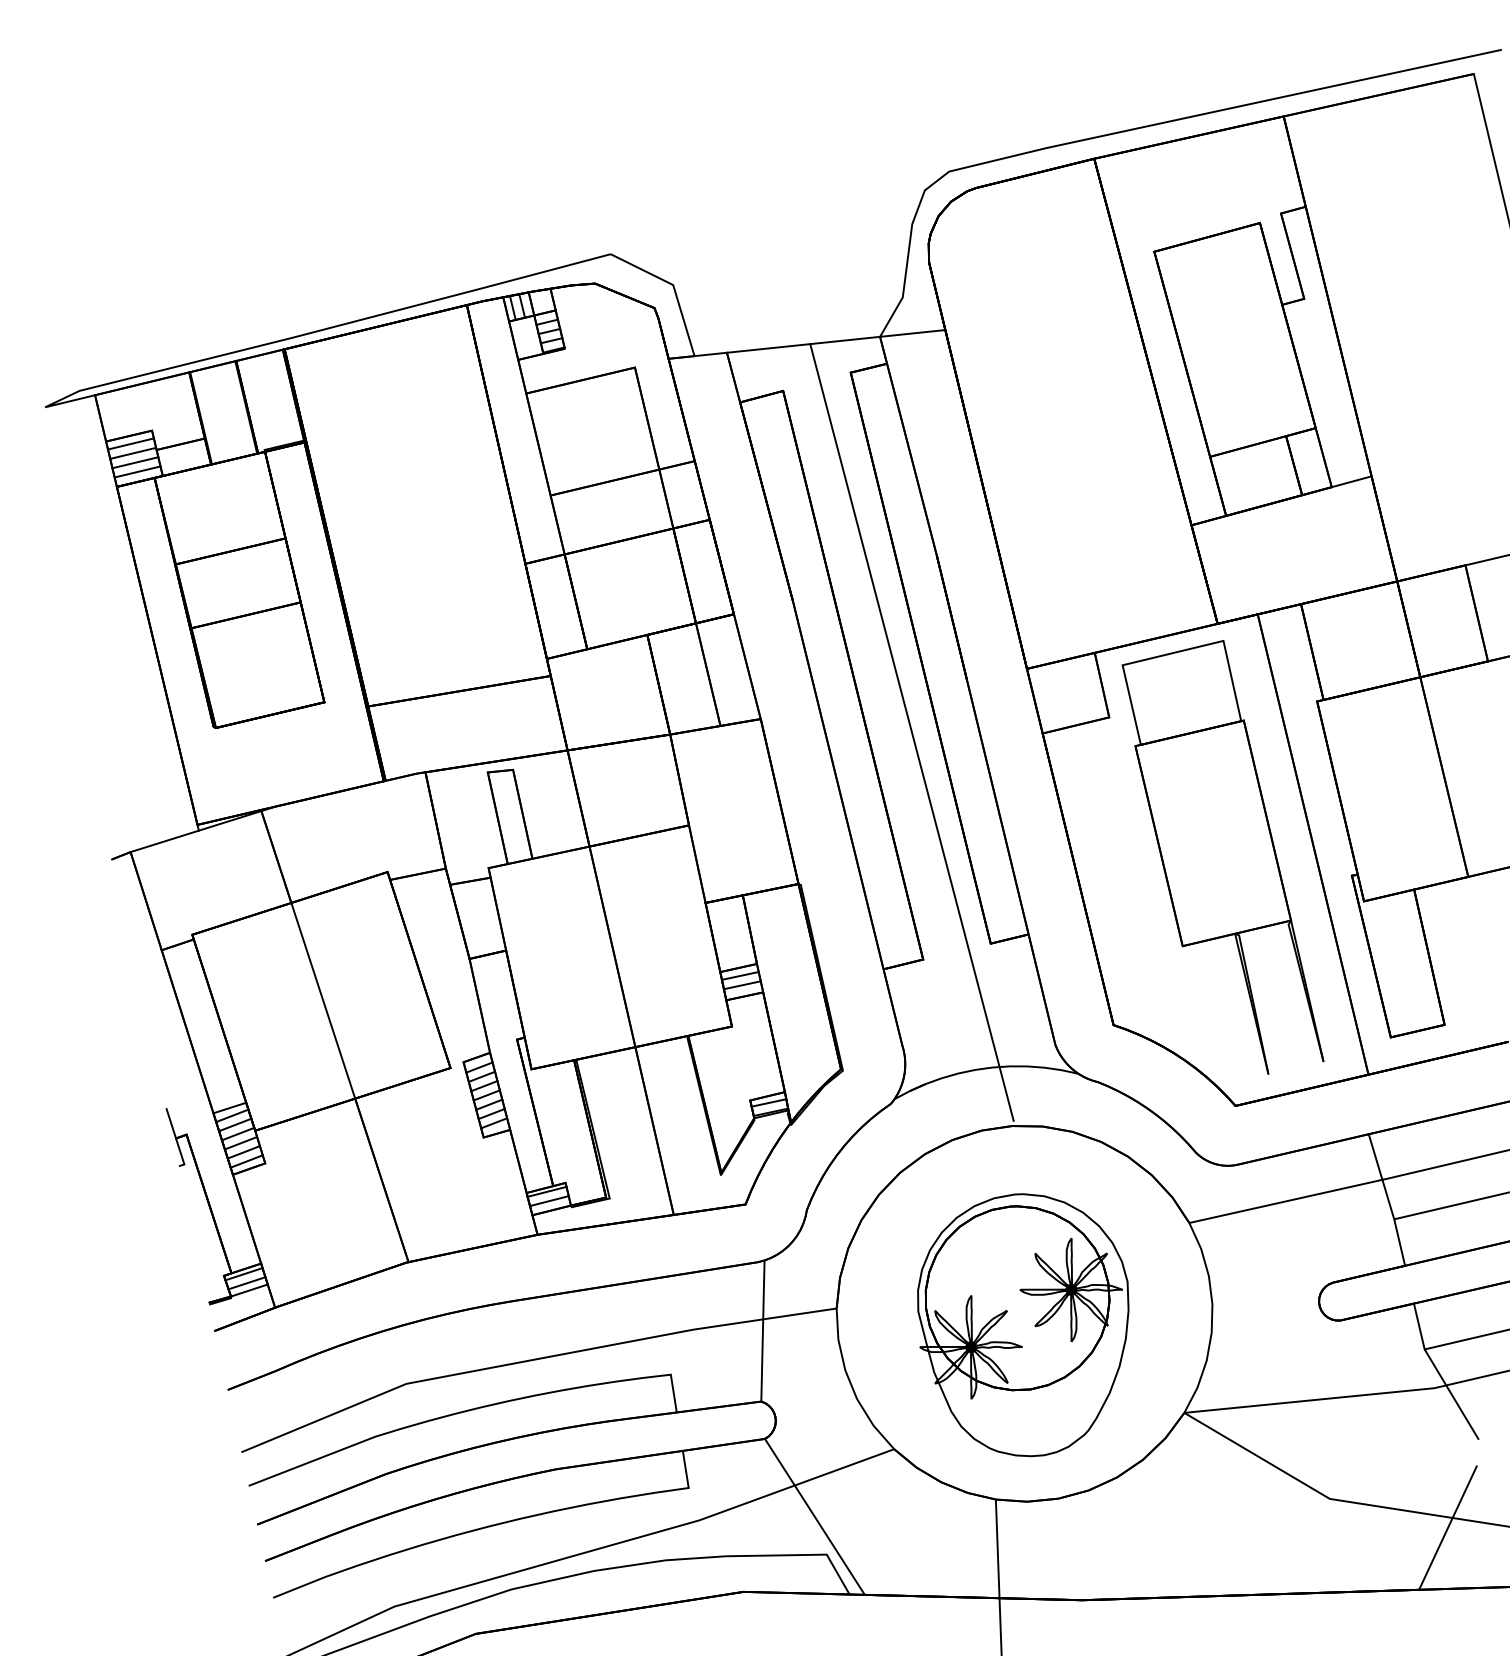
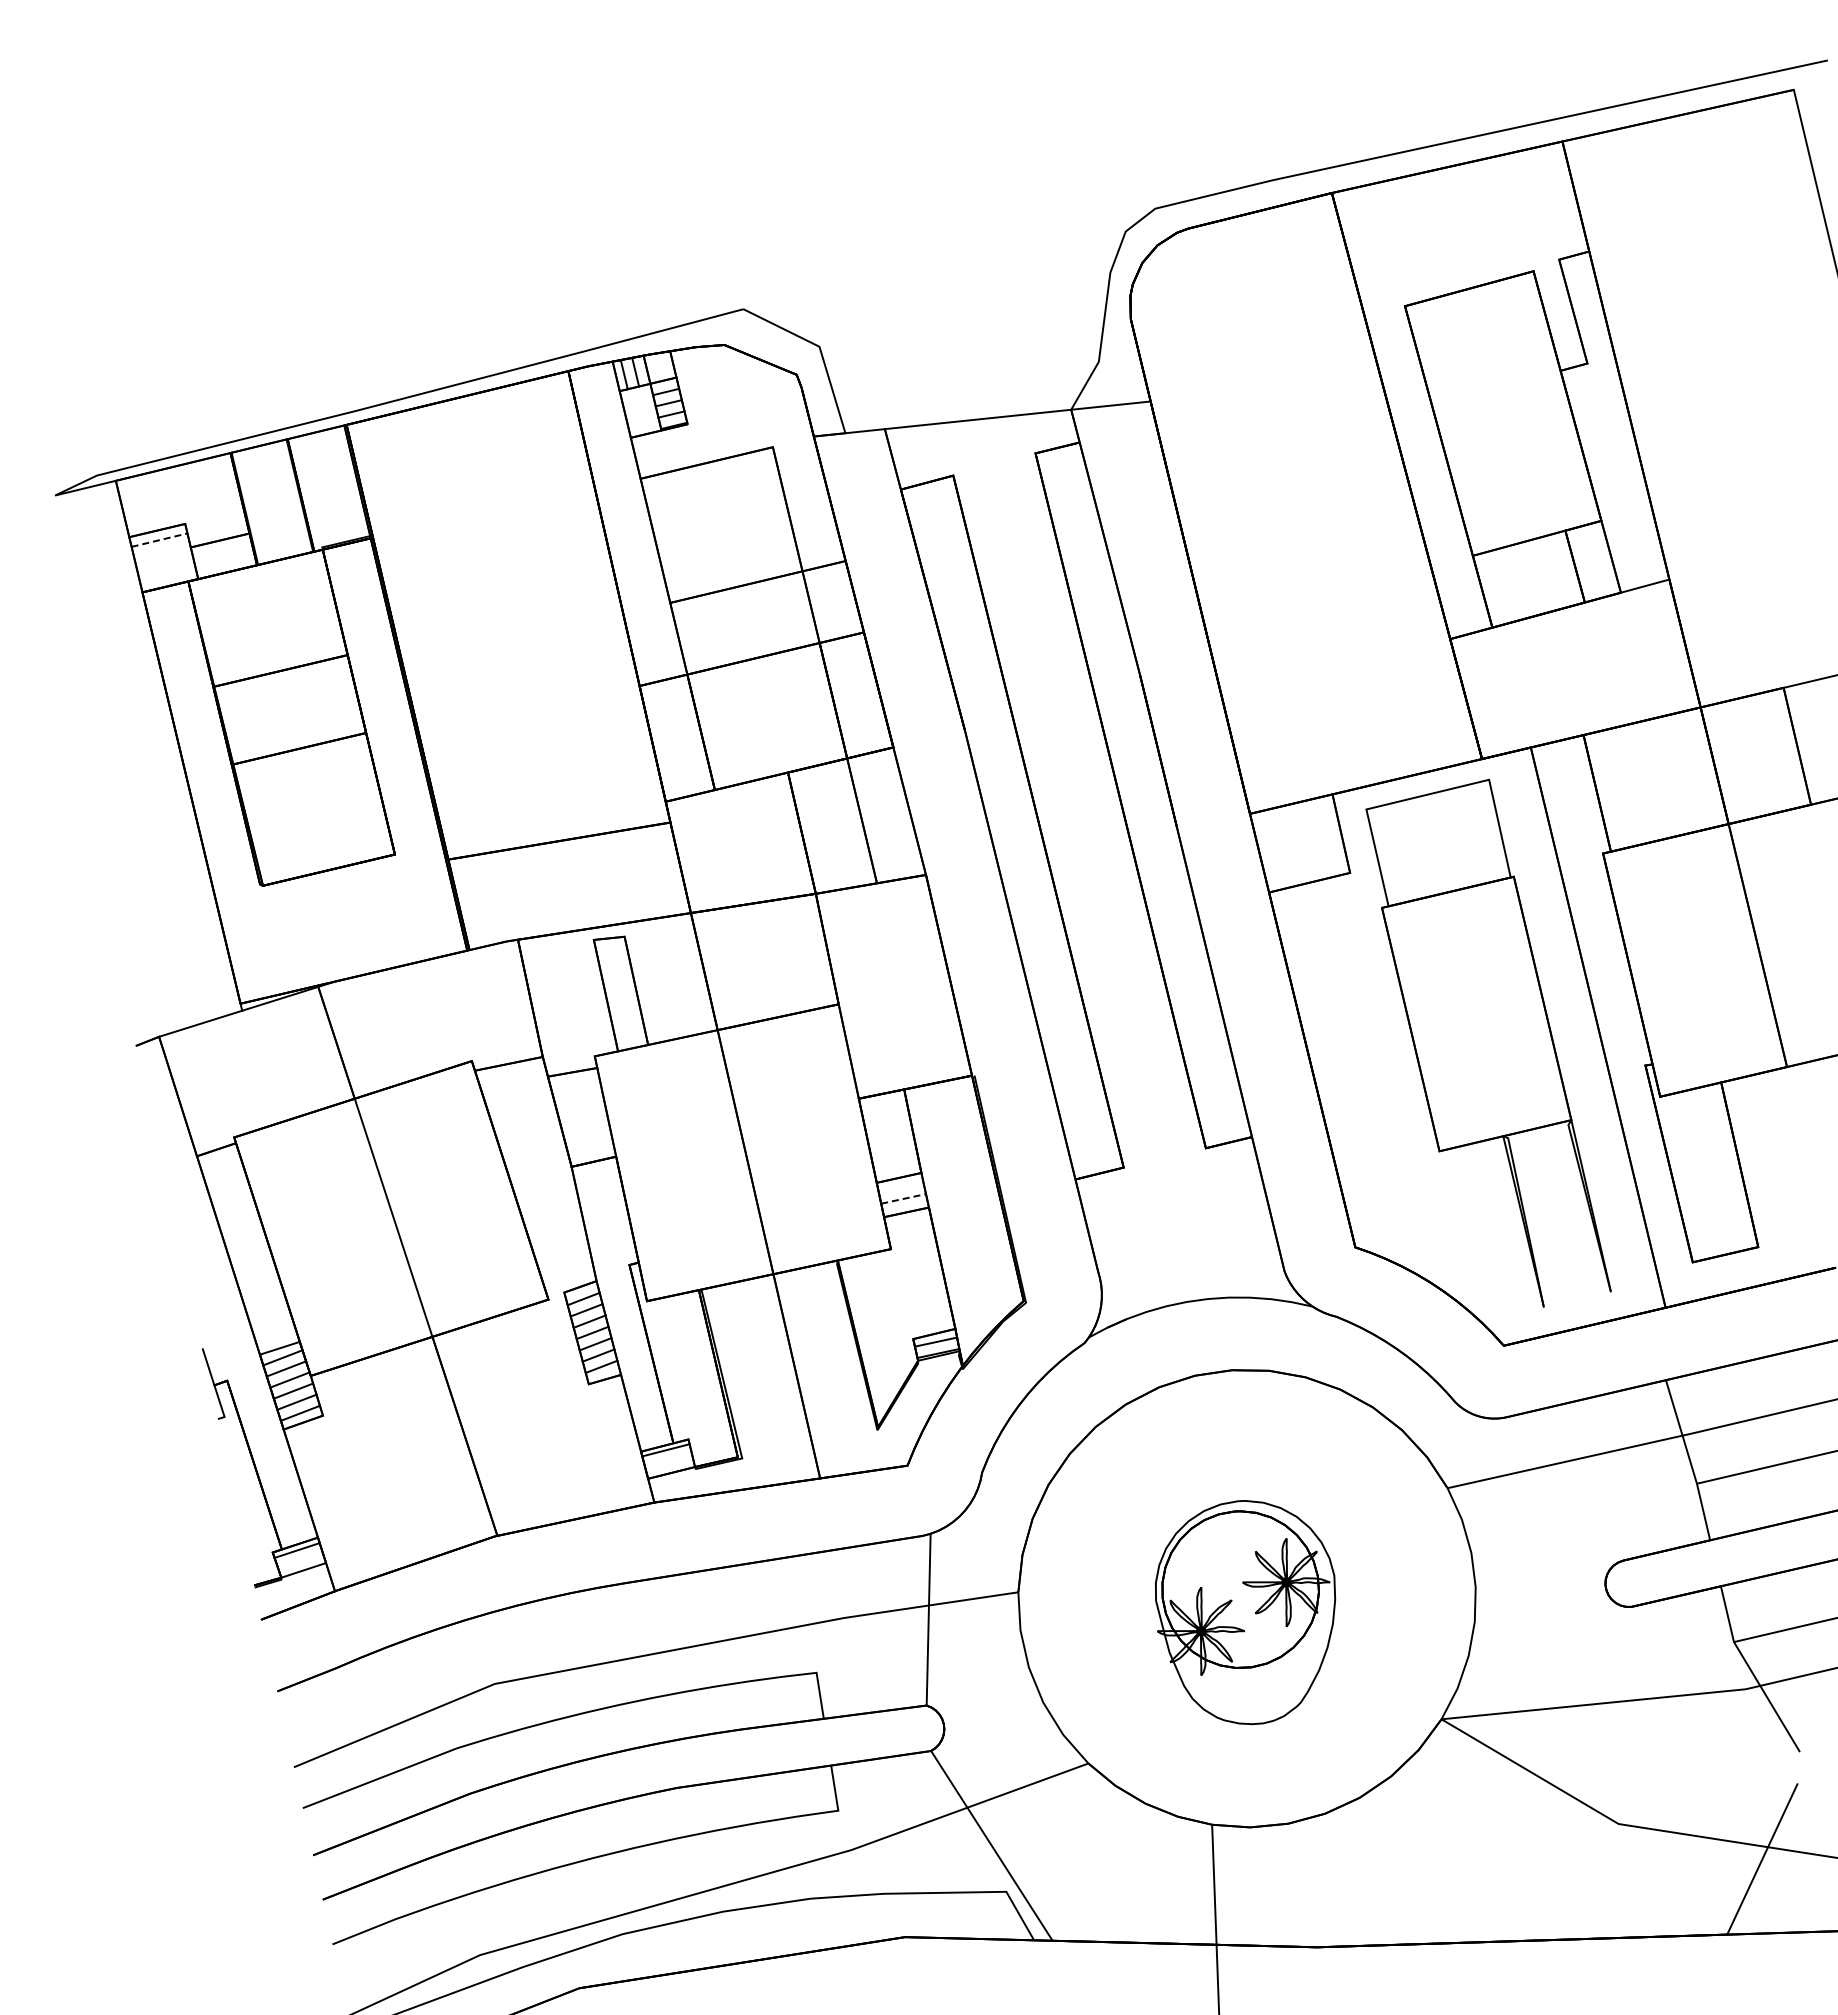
line: (130, 444) -> (159, 540), solid -> dashed
line: (133, 453) -> (162, 551), removed
line: (135, 462) -> (164, 562), removed
line: (137, 471) -> (167, 573), removed
line: (911, 731) -> (1109, 890), removed
line: (739, 975) -> (900, 1187), removed
line: (742, 984) -> (903, 1198), solid -> dashed
line: (549, 1201) -> (668, 1461), removed
line: (246, 1283) -> (300, 1561), removed
part: (1023, 1325) -> (1245, 1612), size x0.7

